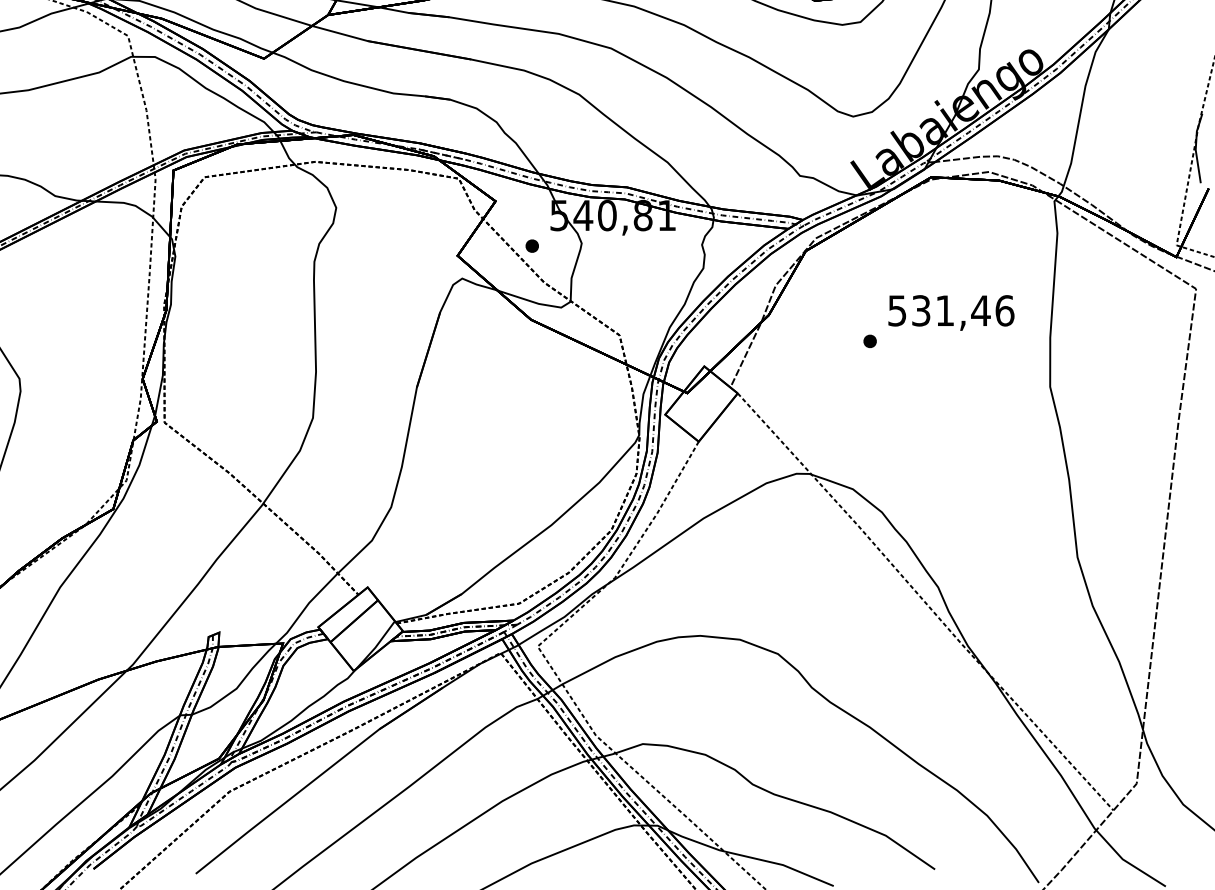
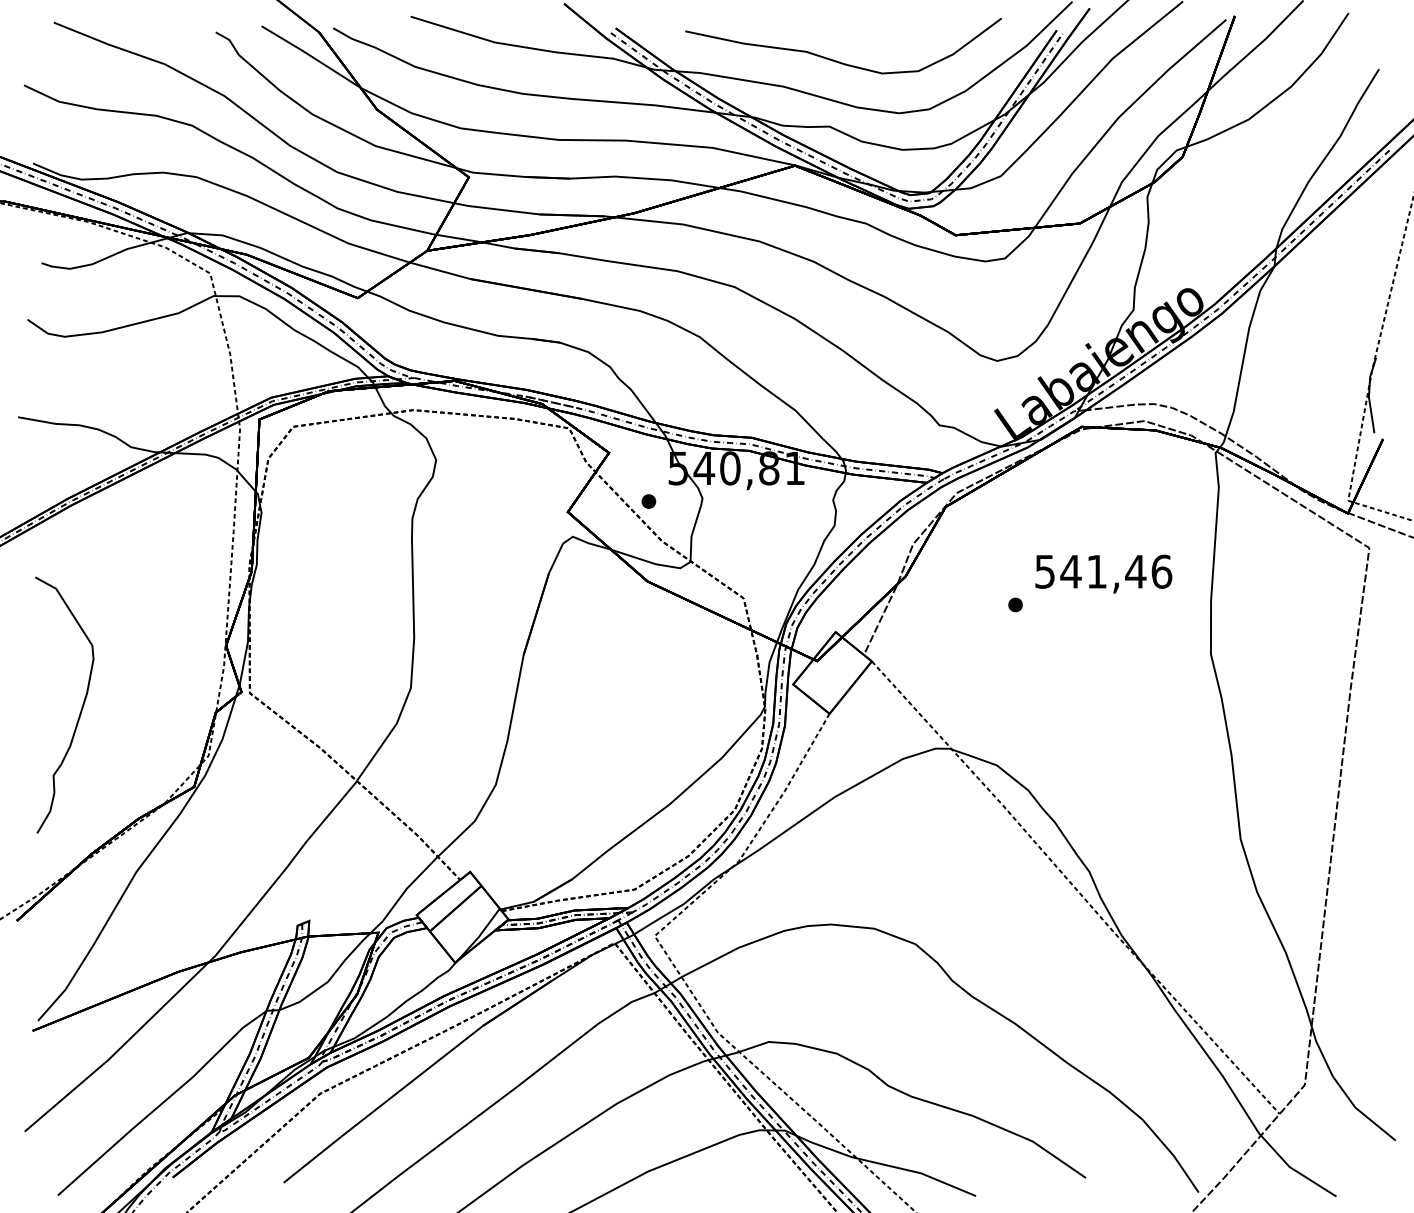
text: (920, 310) -> (1070, 571), 531,46 -> 541,46

